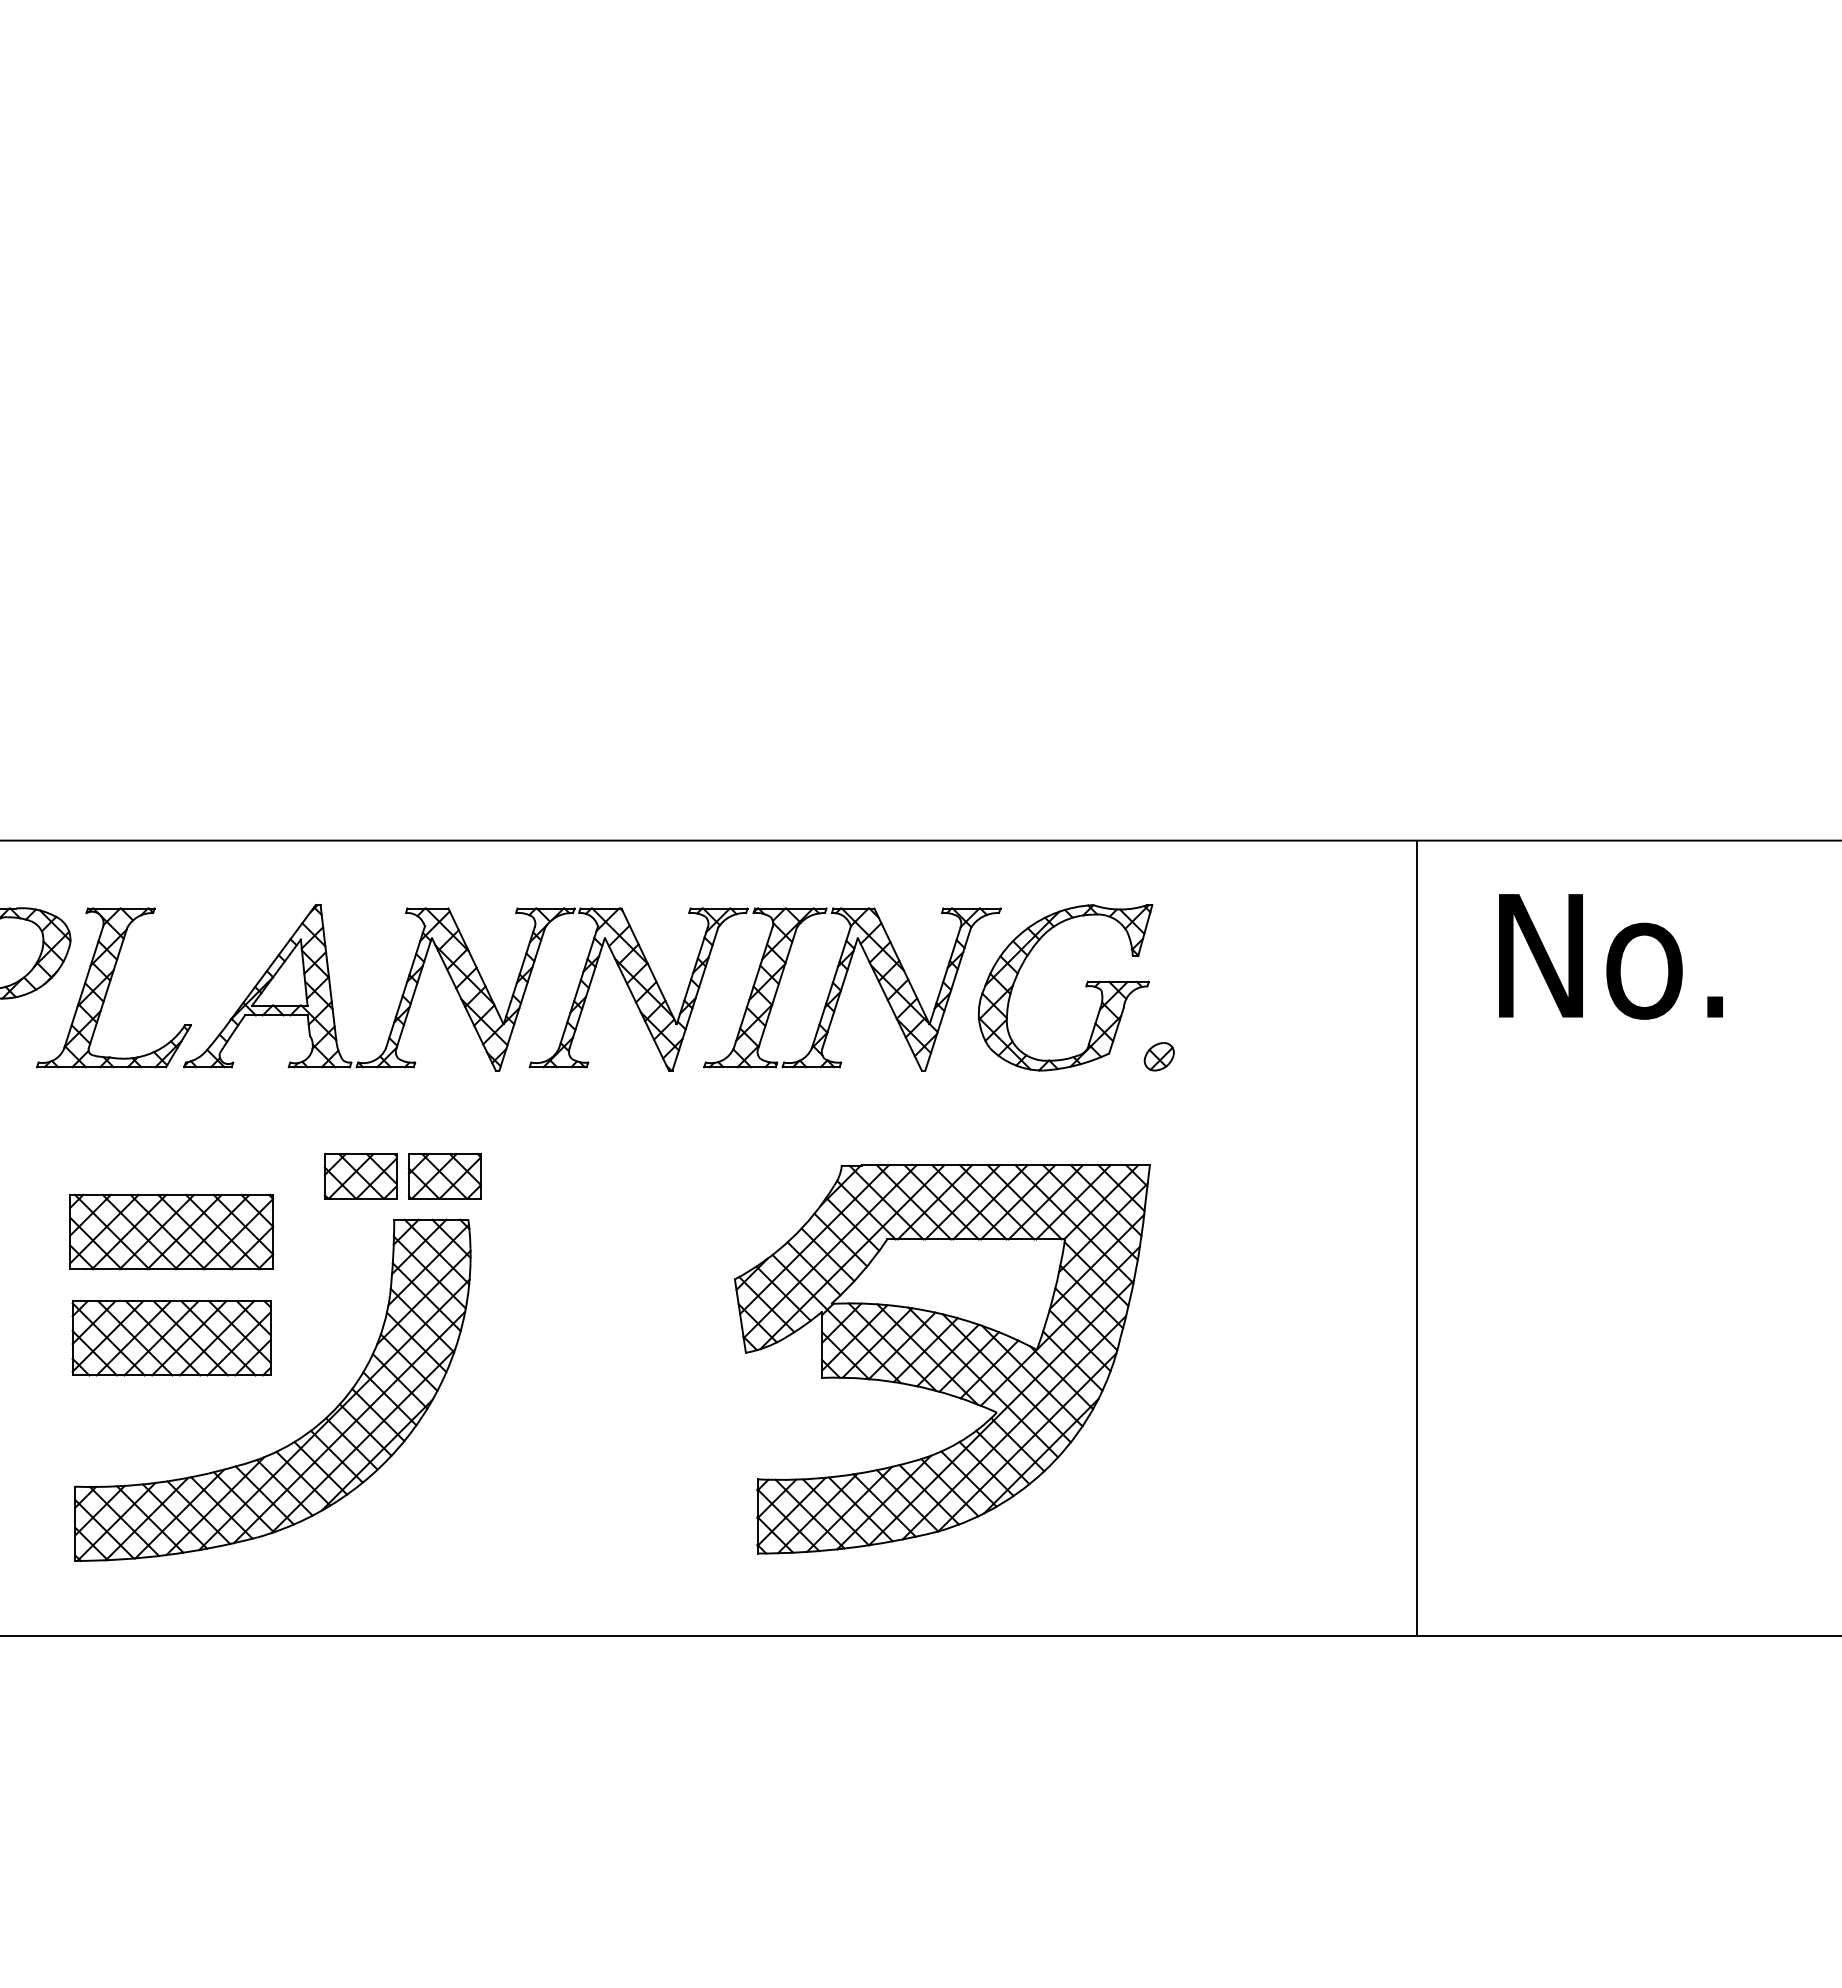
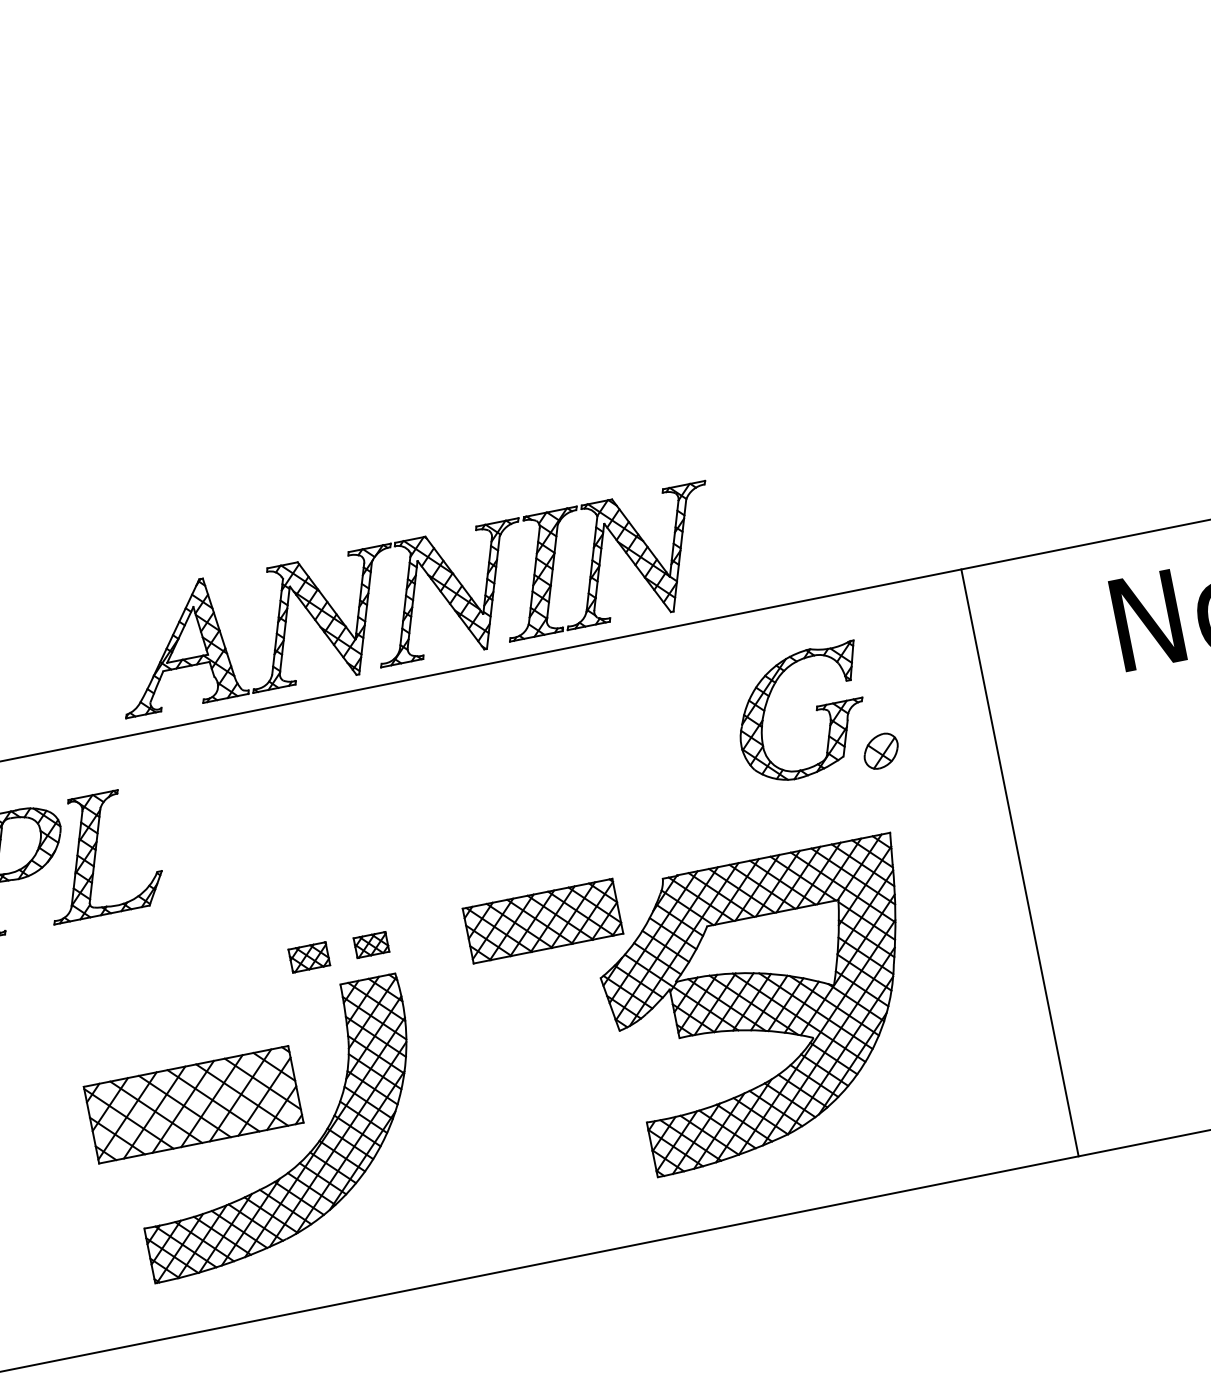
part: (592, 987) -> (415, 599), moved
part: (1158, 1056) -> (880, 751), size x1.6
part: (360, 1176) -> (309, 957), size x0.7
part: (444, 1176) -> (371, 945), size x0.6
part: (171, 1231) -> (542, 920), moved
line: (1417, 1237) -> (1020, 862), moved
part: (171, 1338) -> (193, 1104), size x1.4

